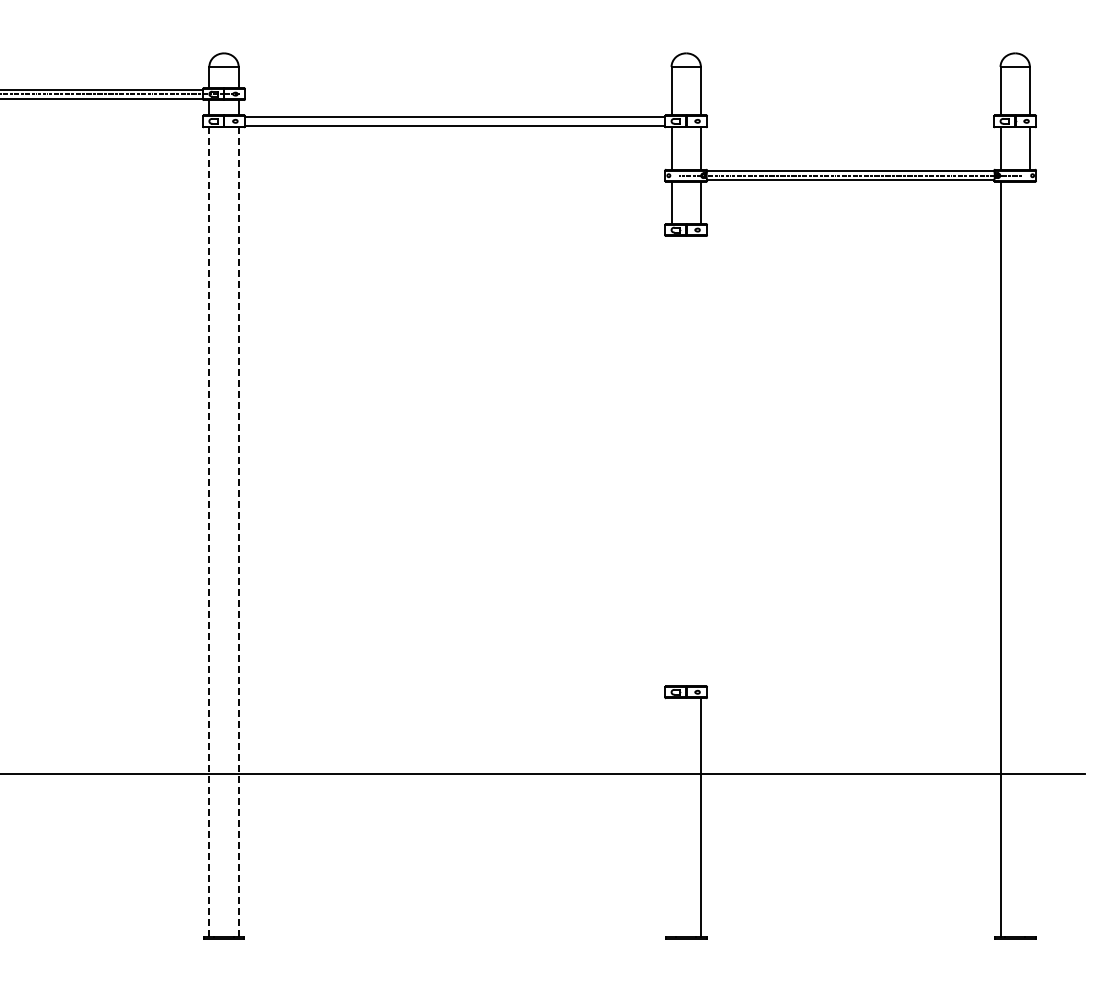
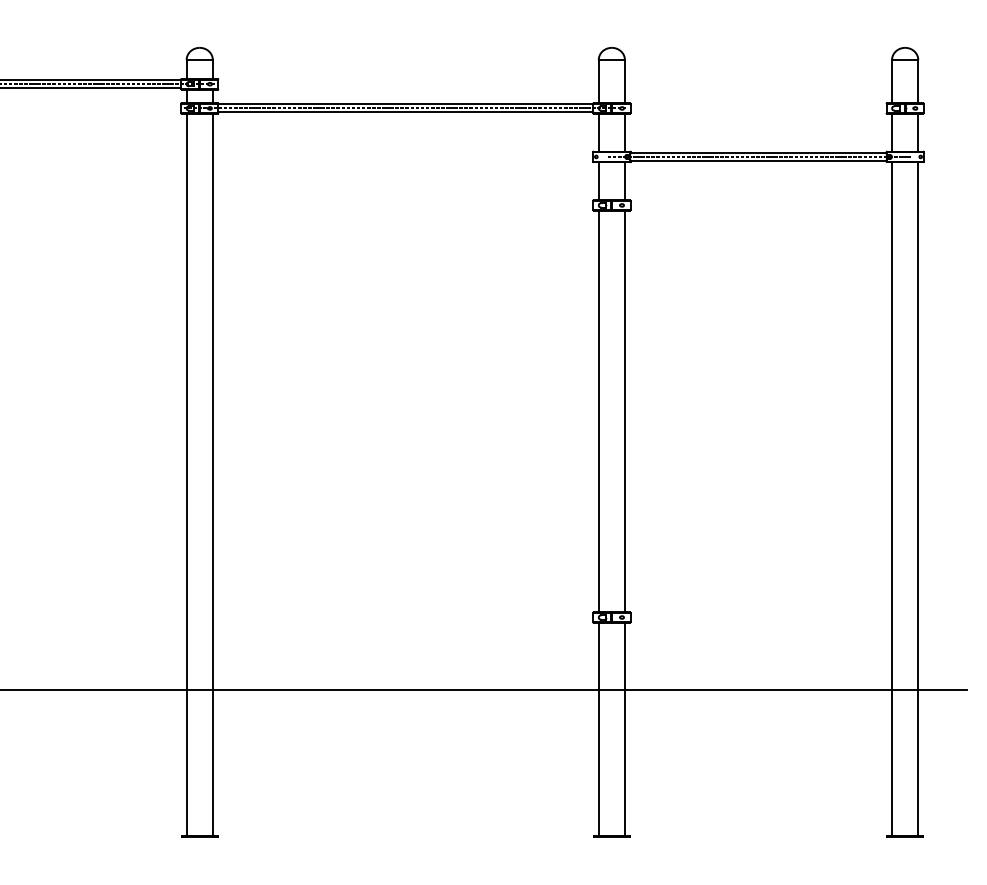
line: (454, 121) -> (405, 108), added
line: (671, 461) -> (598, 411), added
line: (700, 461) -> (624, 411), added
line: (209, 532) -> (186, 475), dashed -> solid
line: (238, 532) -> (212, 475), dashed -> solid
line: (1029, 558) -> (917, 498), added
line: (671, 817) -> (598, 729), added

